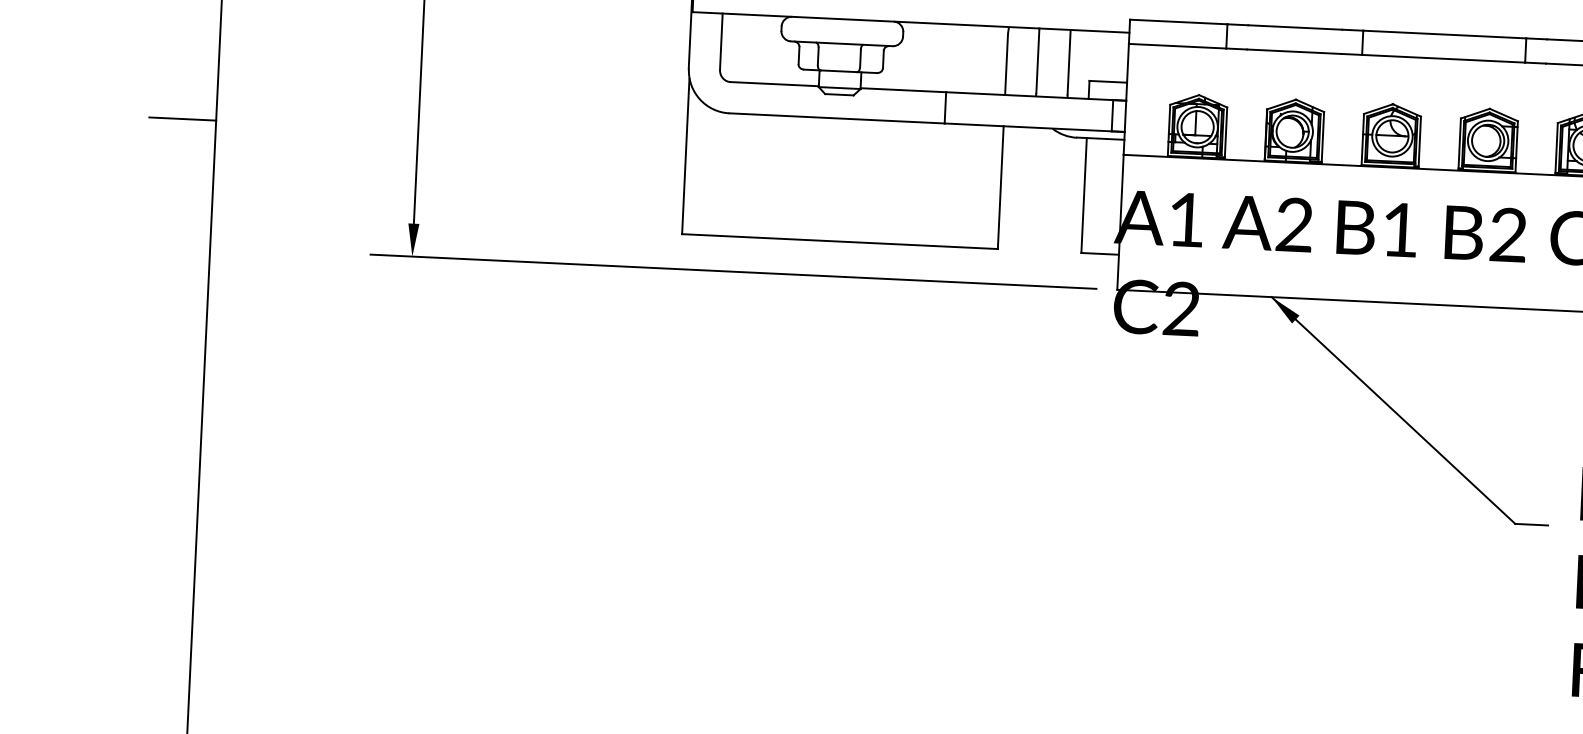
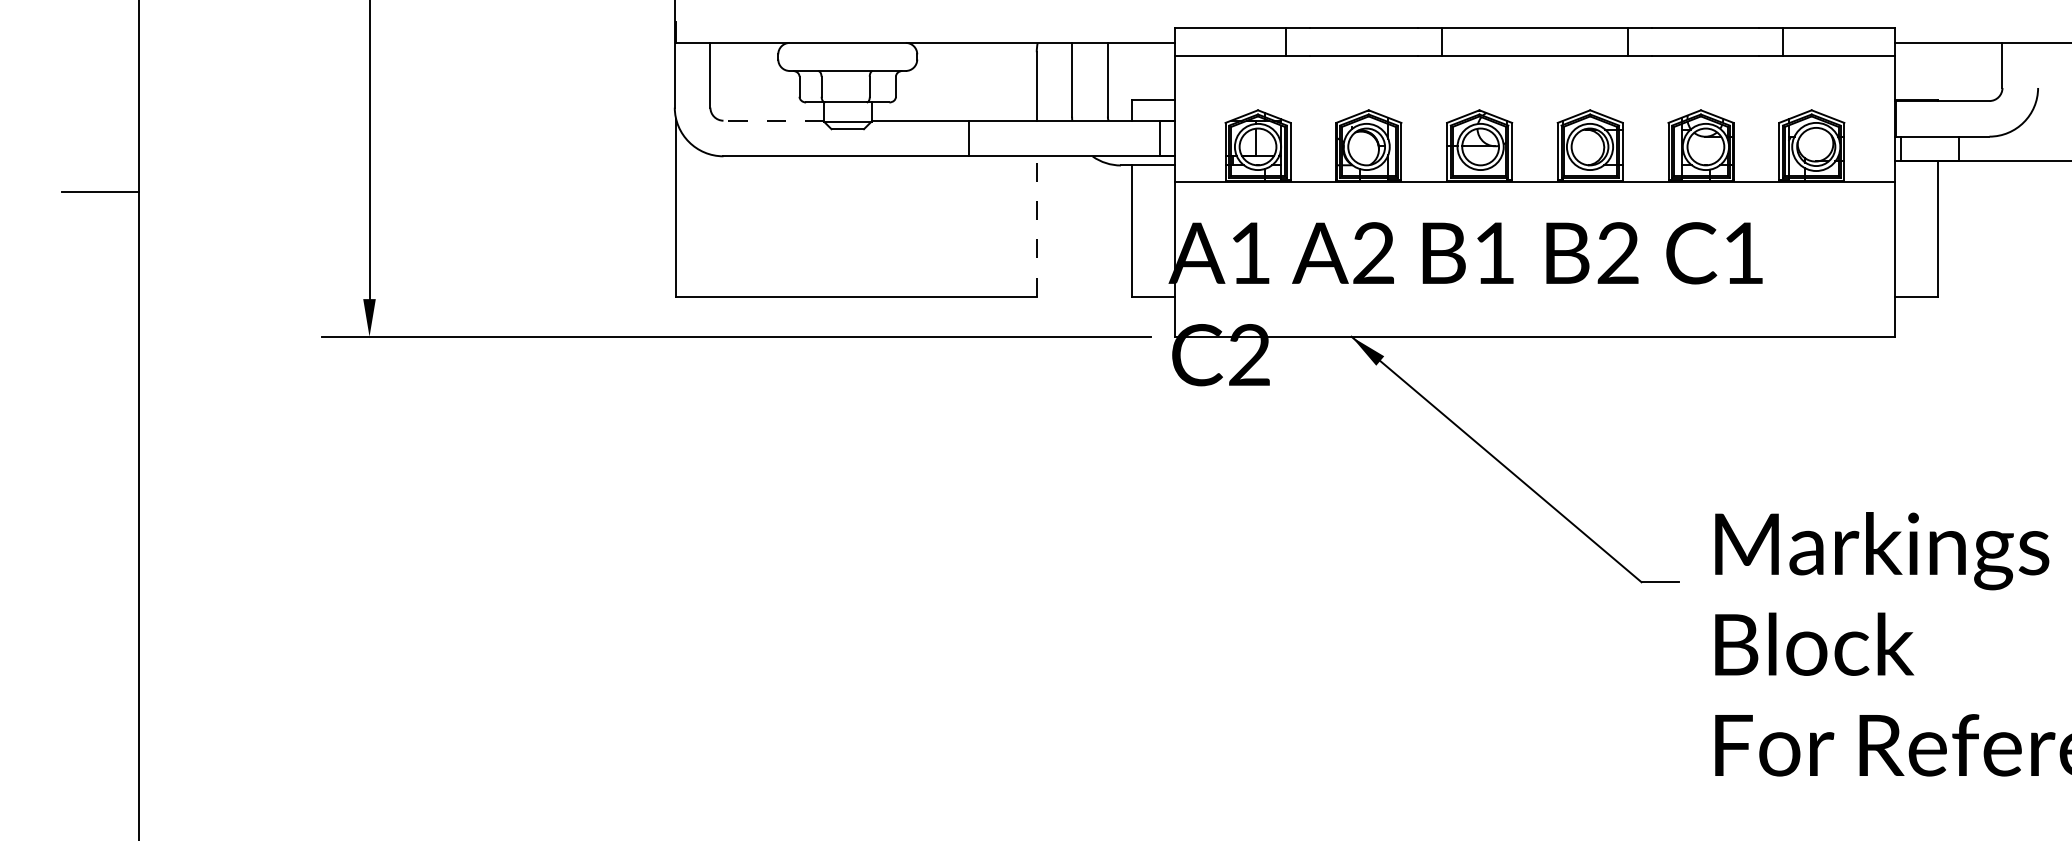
line: (774, 84) -> (773, 120), solid -> dashed
line: (1000, 186) -> (1036, 225), solid -> dashed

